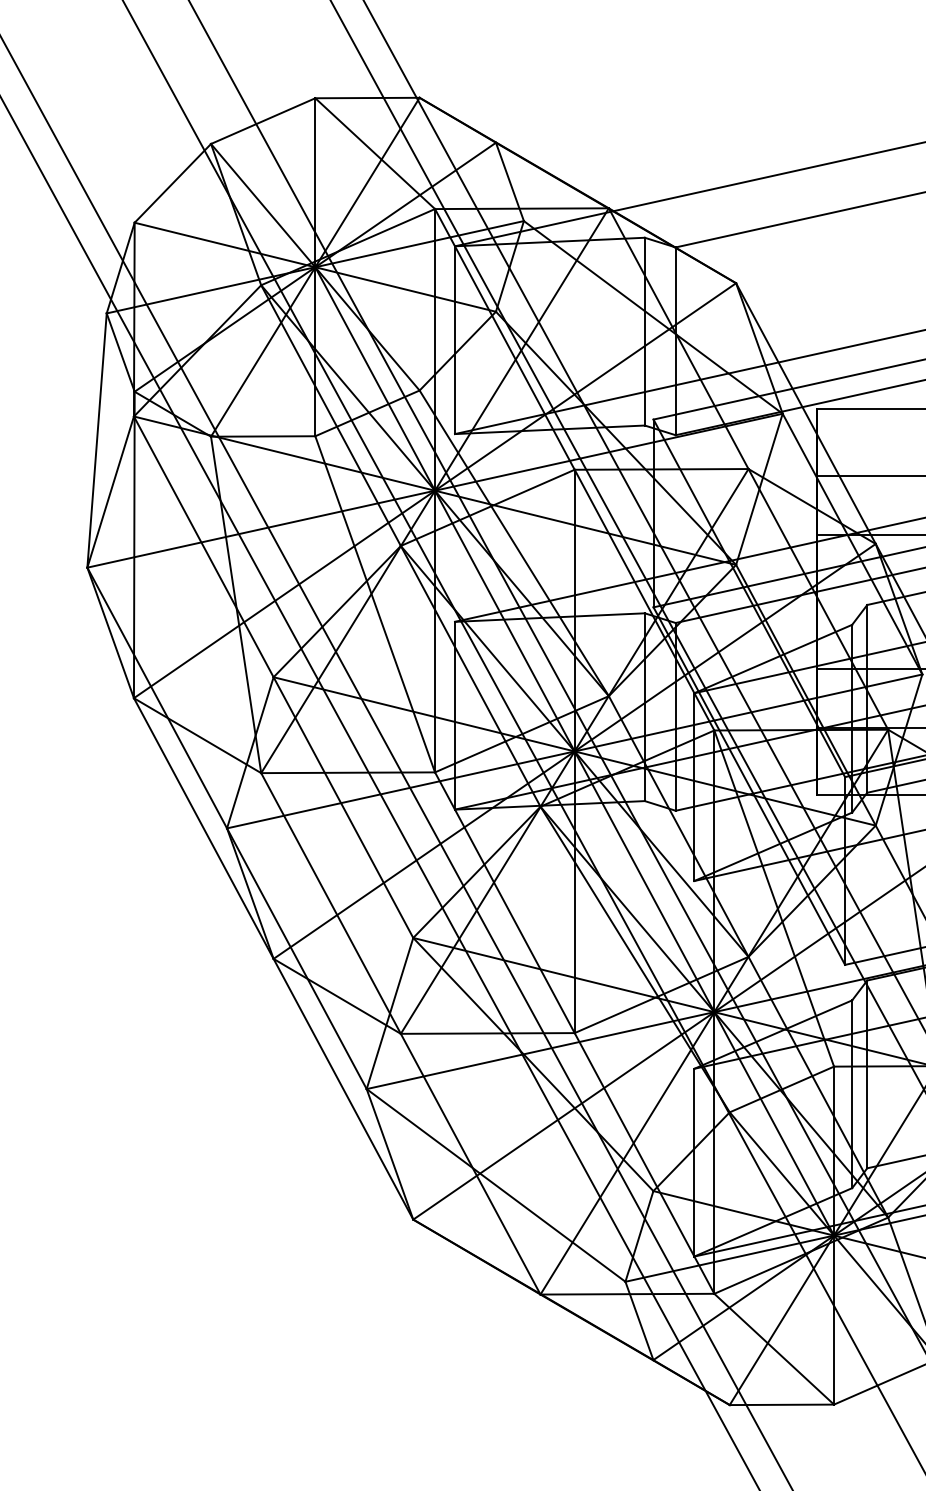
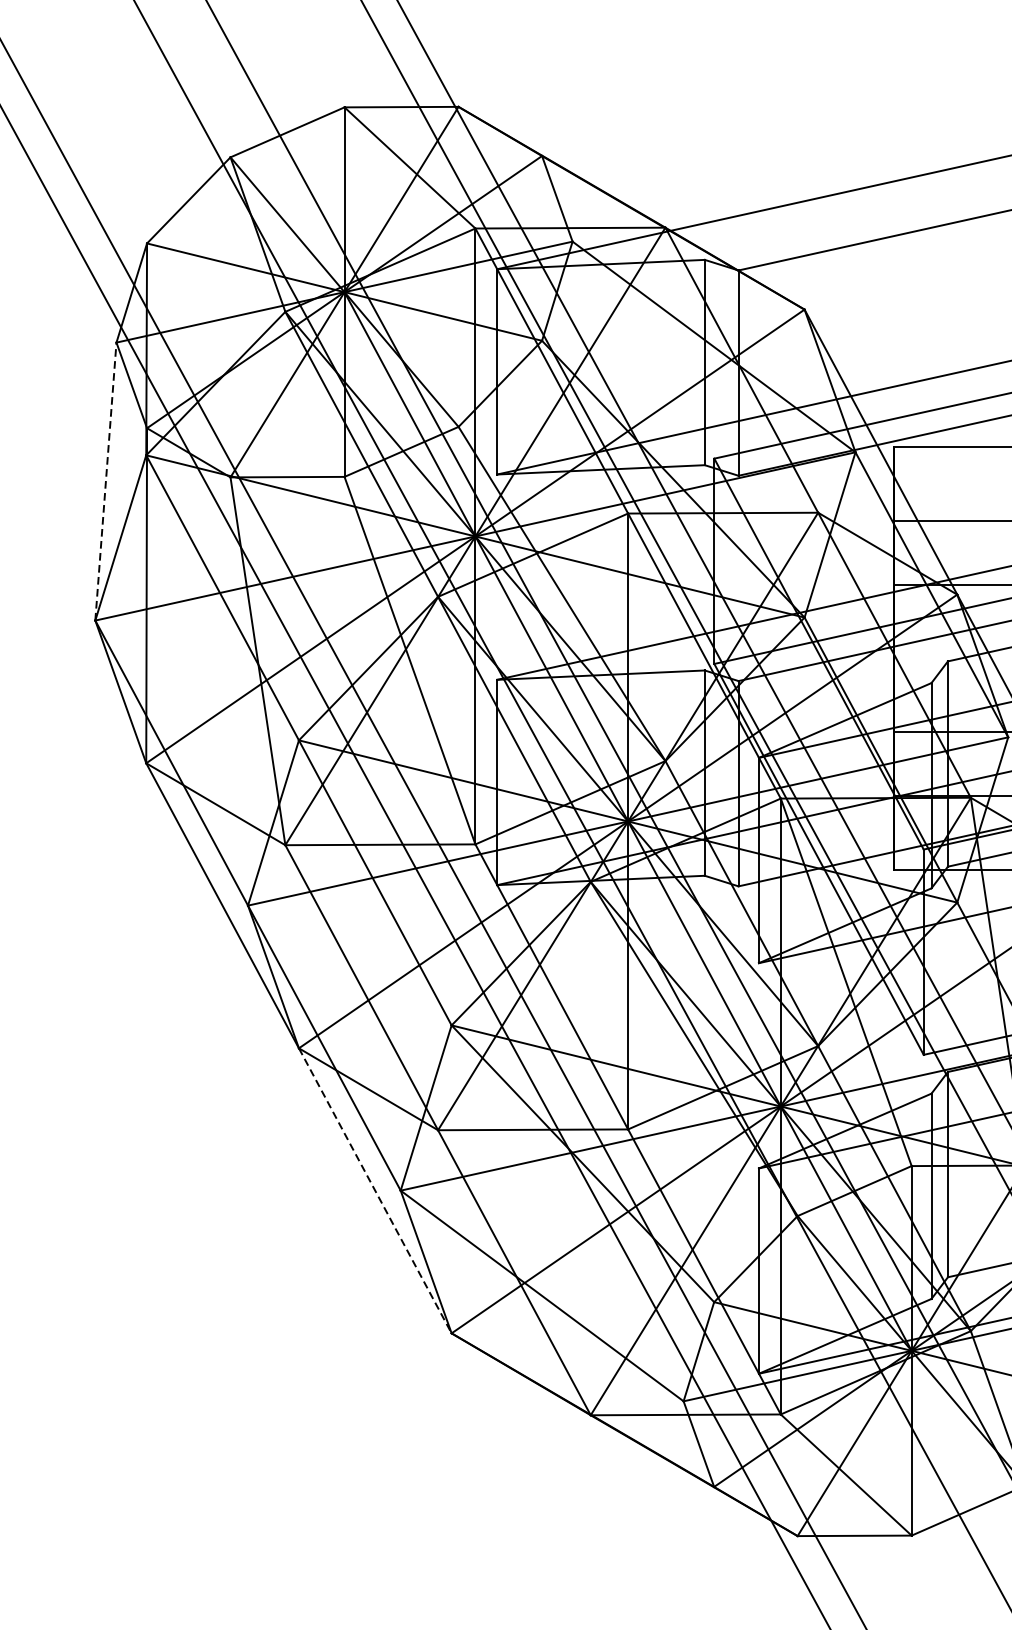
line: (97, 440) -> (106, 481), solid -> dashed
line: (343, 1089) -> (375, 1191), solid -> dashed

